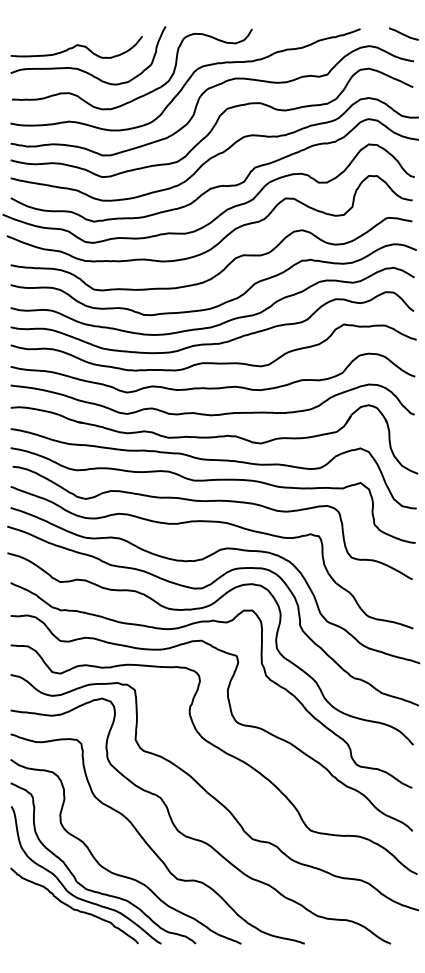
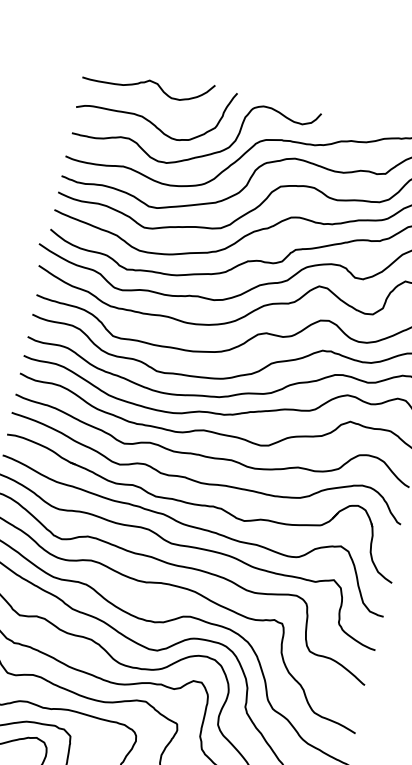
curve: (76, 46) -> (148, 81), moved

